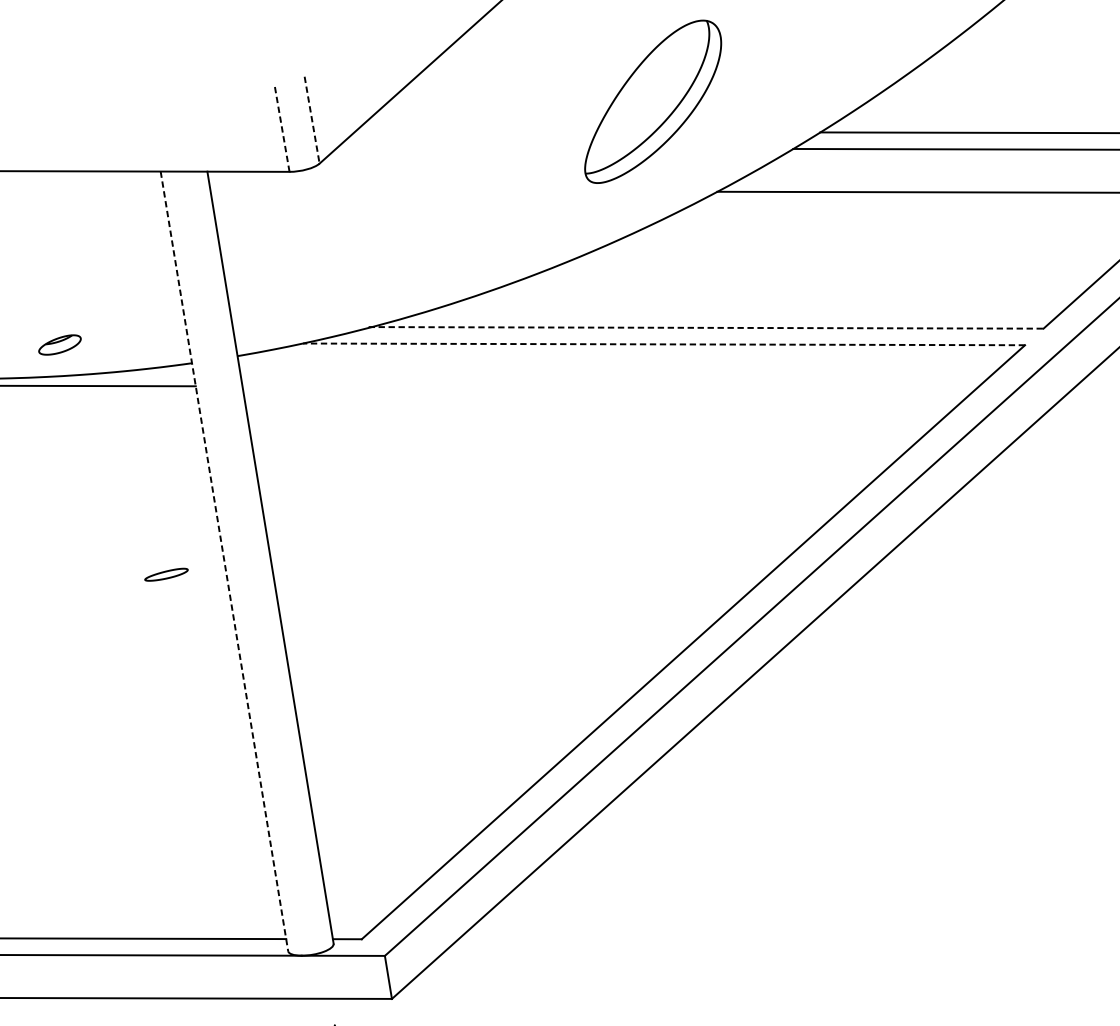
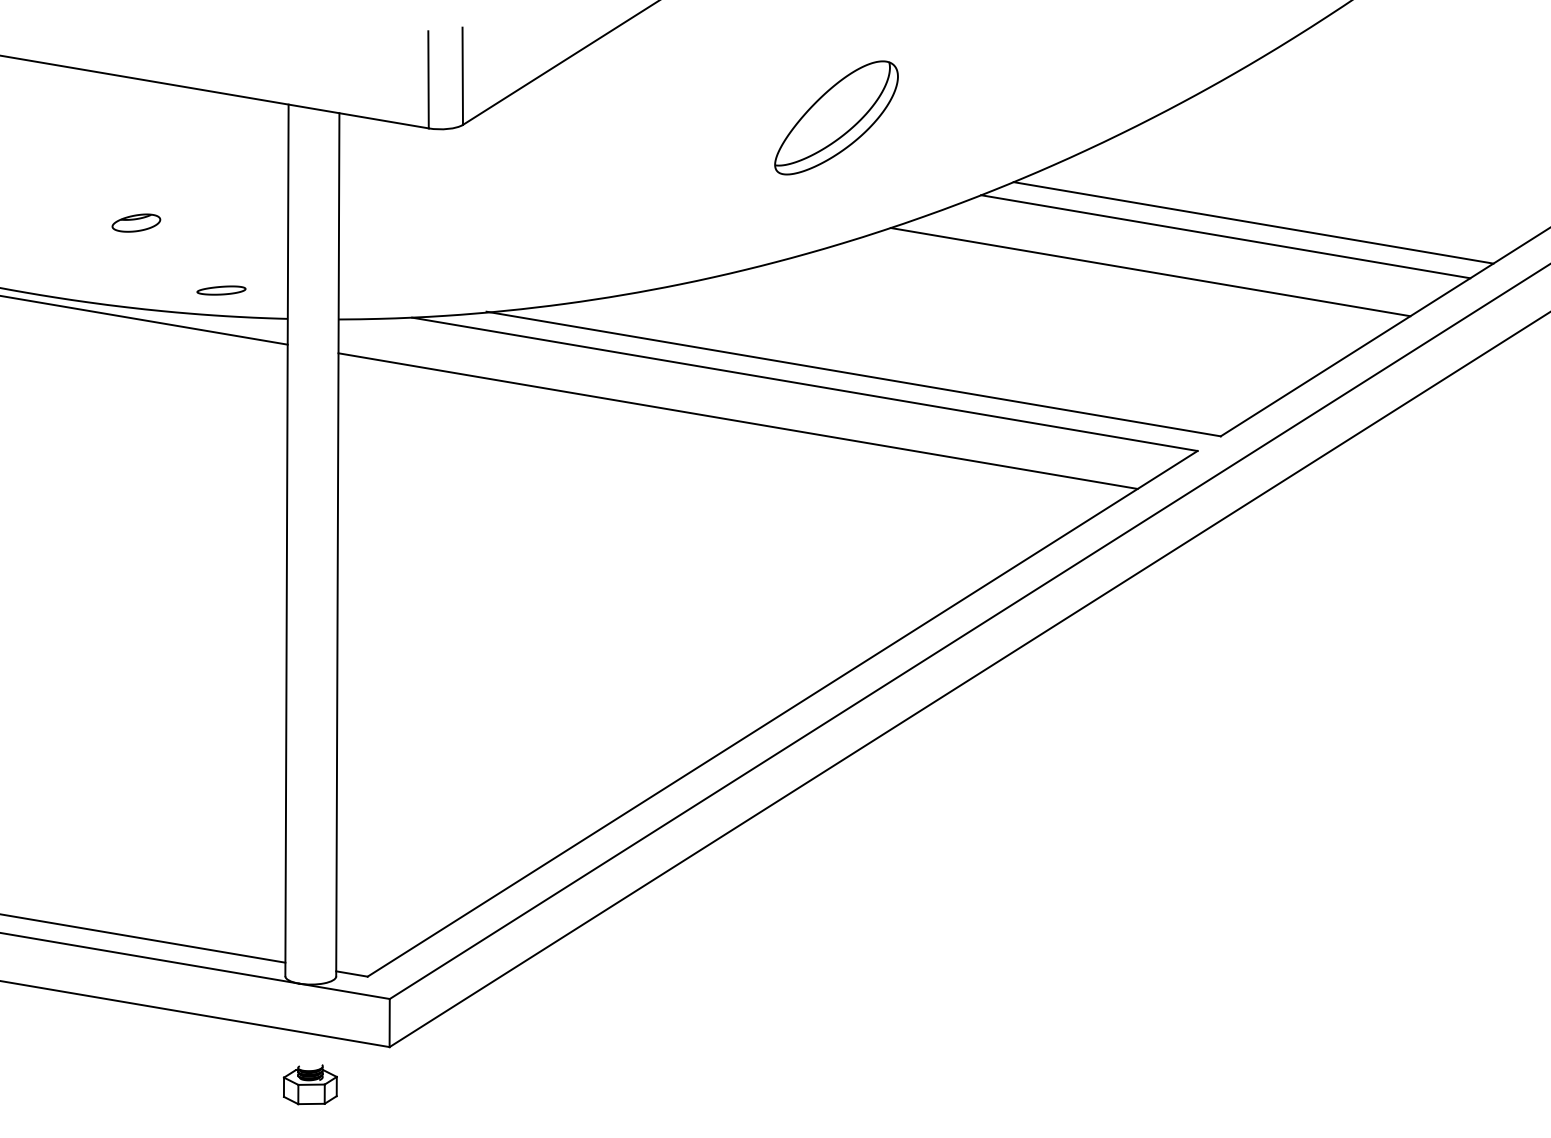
part: (652, 101) -> (836, 117), size x0.71
line: (311, 120) -> (462, 76), dashed -> solid
line: (281, 128) -> (428, 79), dashed -> solid
line: (706, 328) -> (854, 374), dashed -> solid
part: (59, 344) -> (136, 222), moved
line: (663, 344) -> (804, 384), dashed -> solid
line: (609, 386) -> (737, 420), added
line: (224, 561) -> (286, 540), dashed -> solid
part: (166, 574) -> (221, 290), moved

